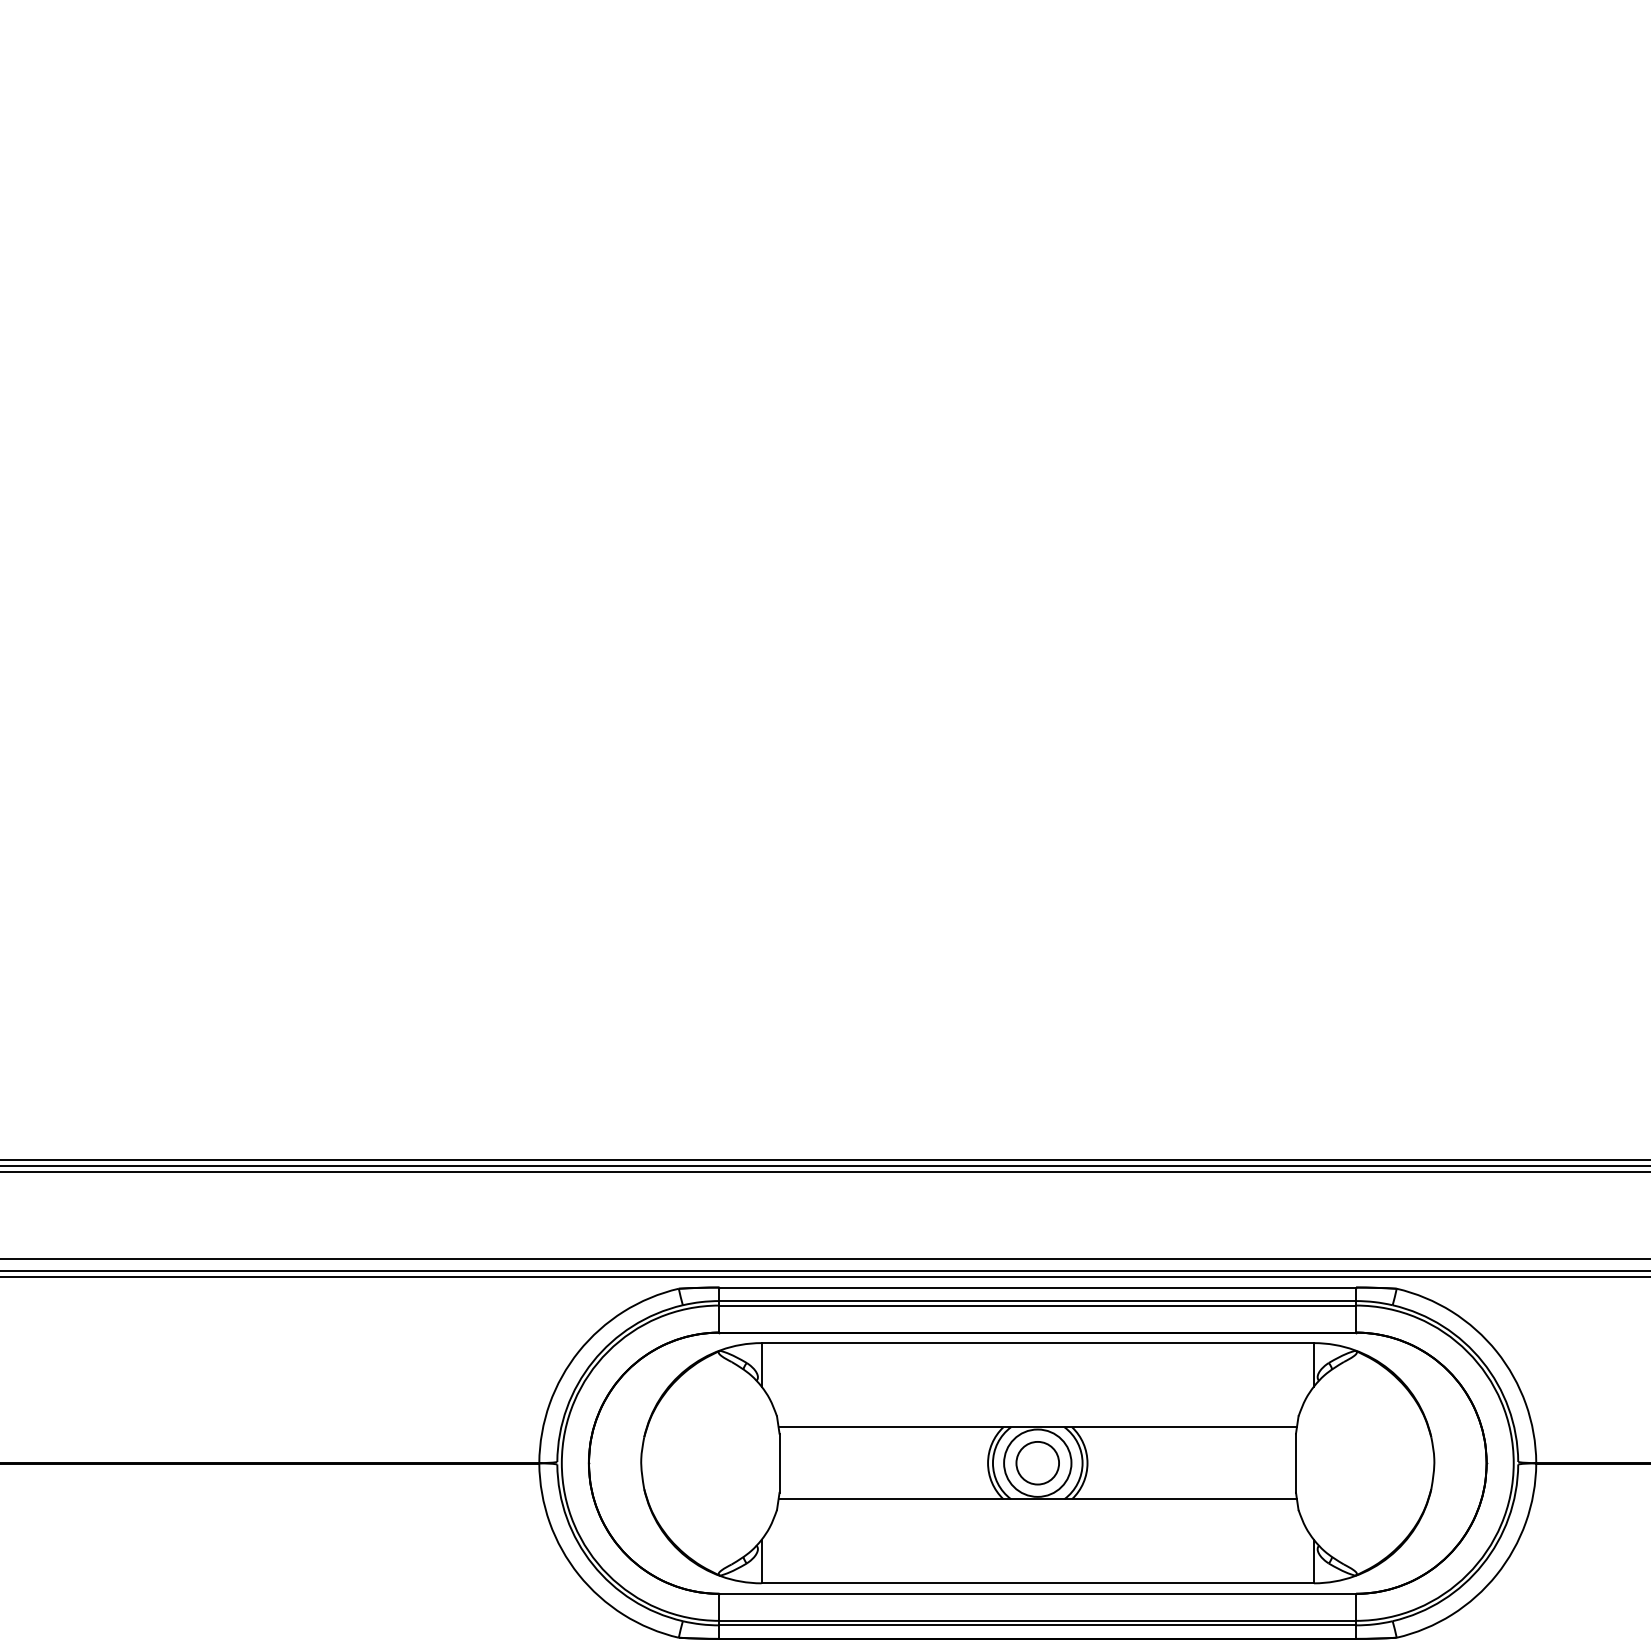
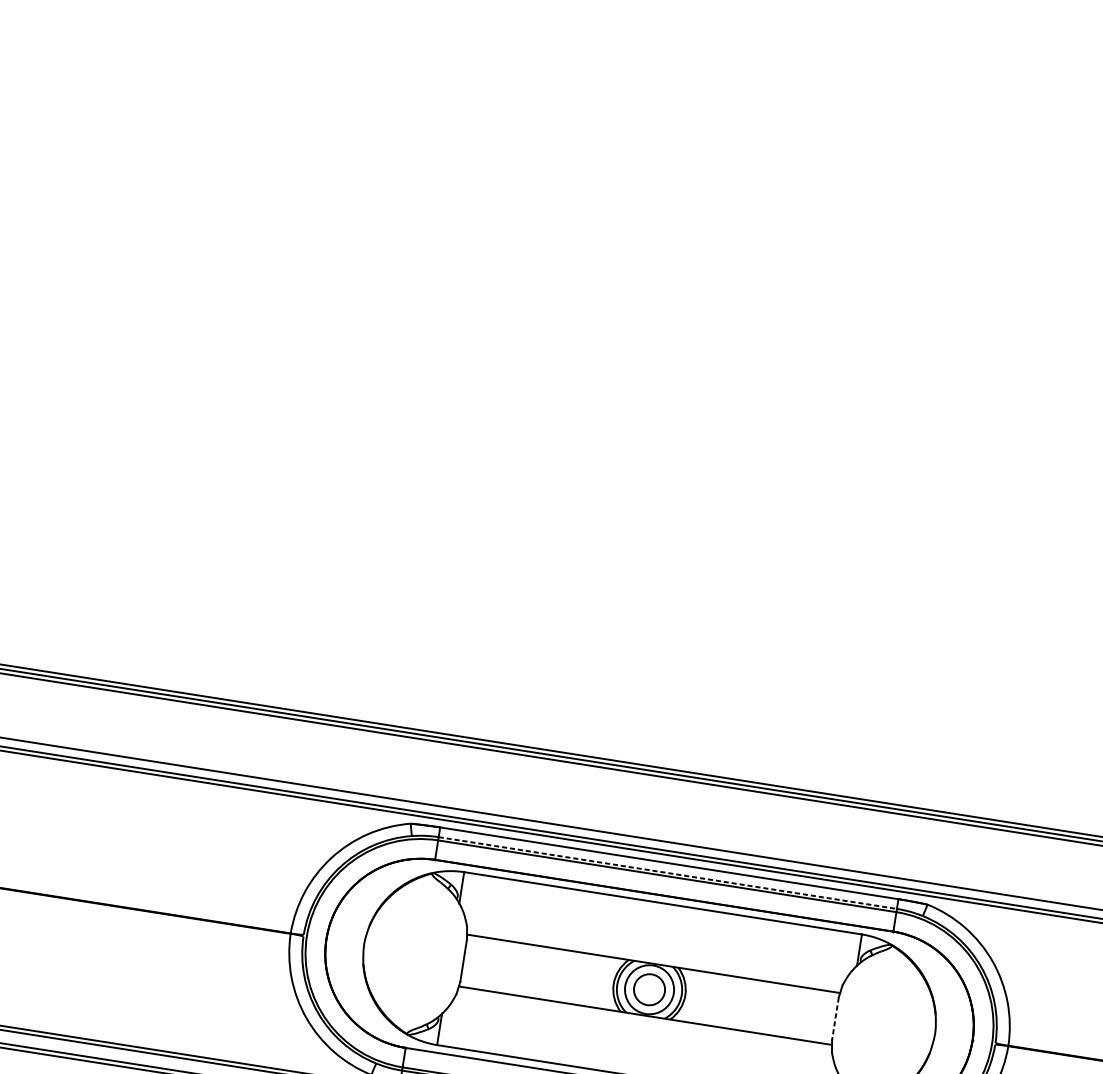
line: (1038, 1301) -> (668, 873), solid -> dashed
line: (1296, 1463) -> (835, 1019), solid -> dashed

